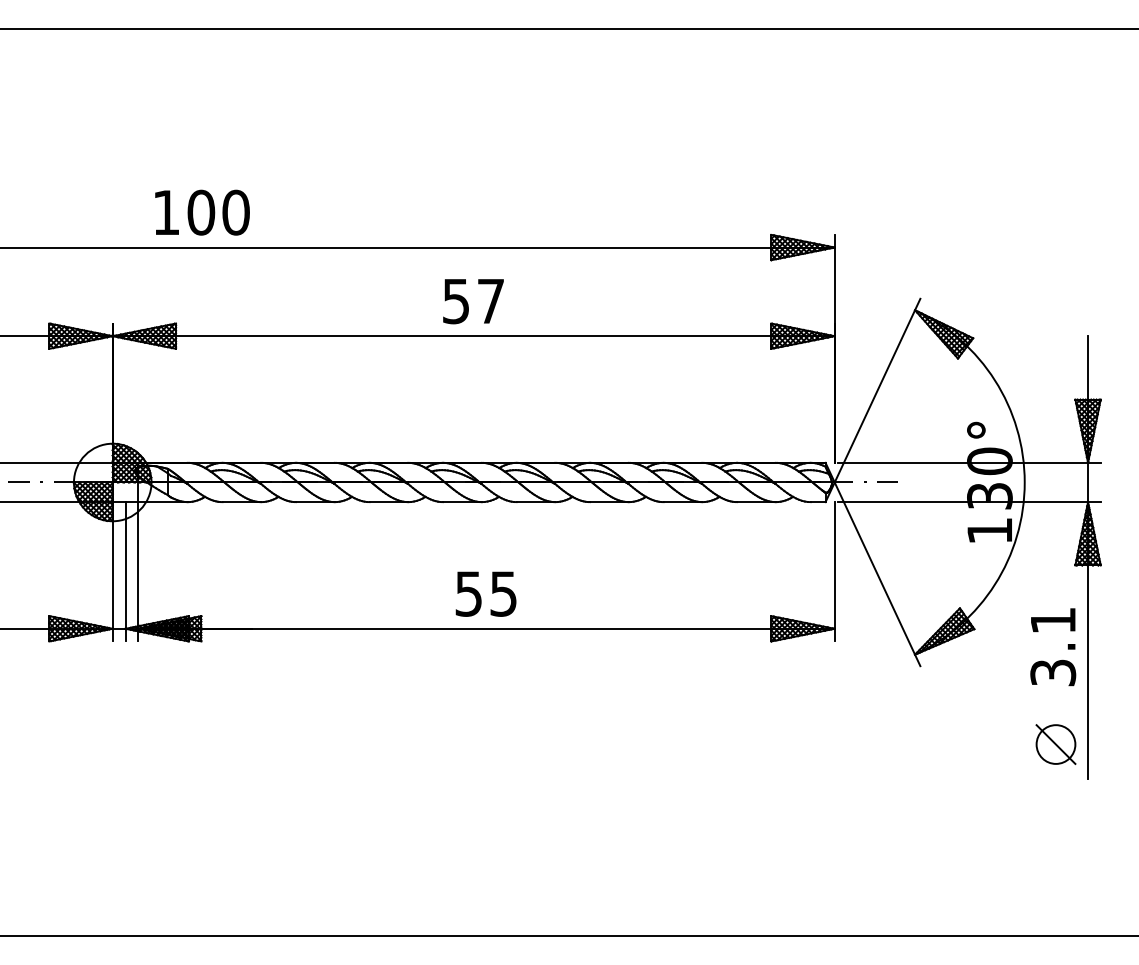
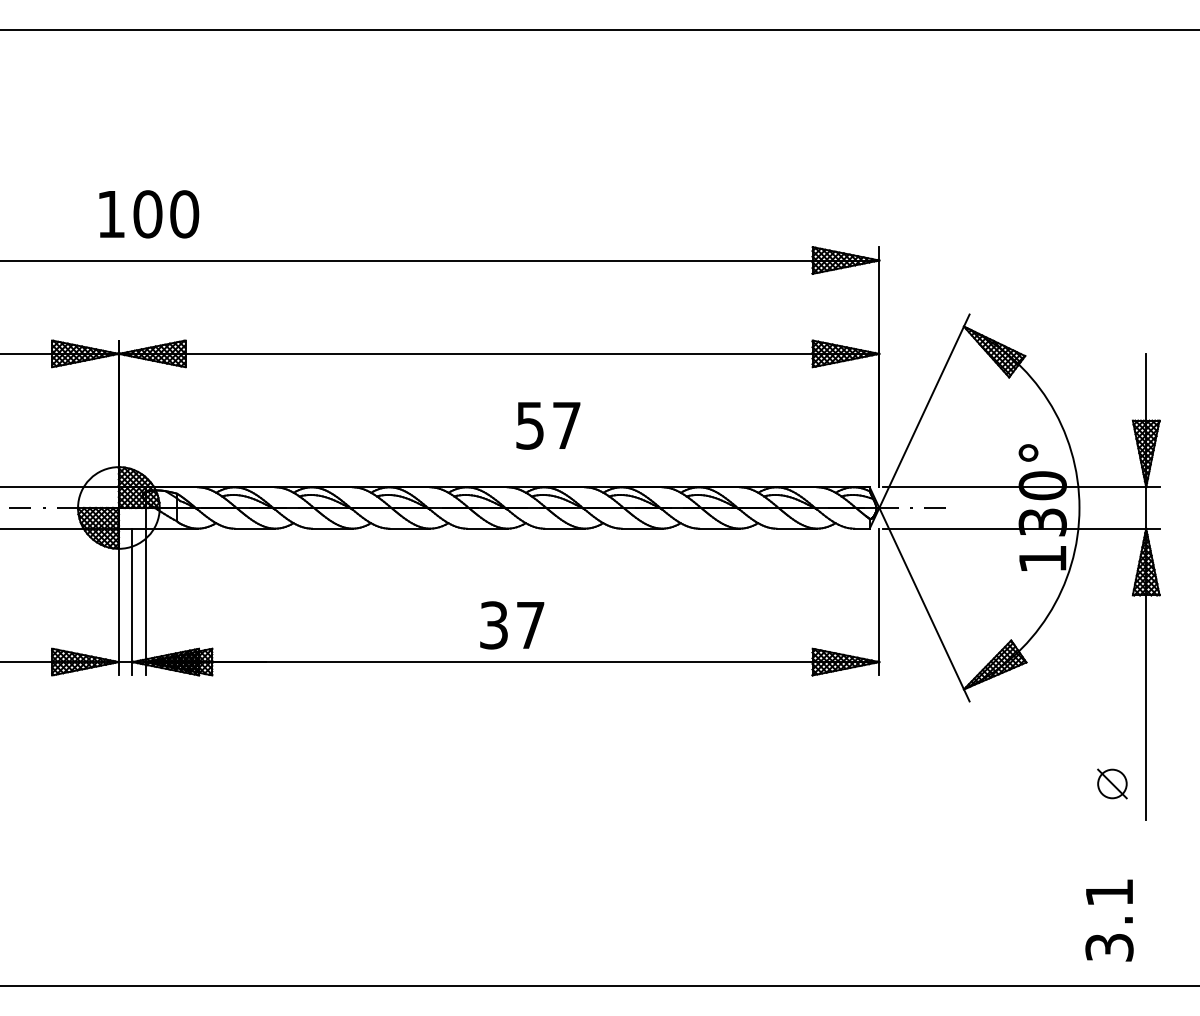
text: (202, 212) -> (149, 214), moved
text: (473, 301) -> (548, 425), moved
text: (486, 593) -> (512, 624), 55 -> 37
text: (1053, 647) -> (1109, 920), moved
part: (1055, 744) -> (1111, 783), size x0.7

